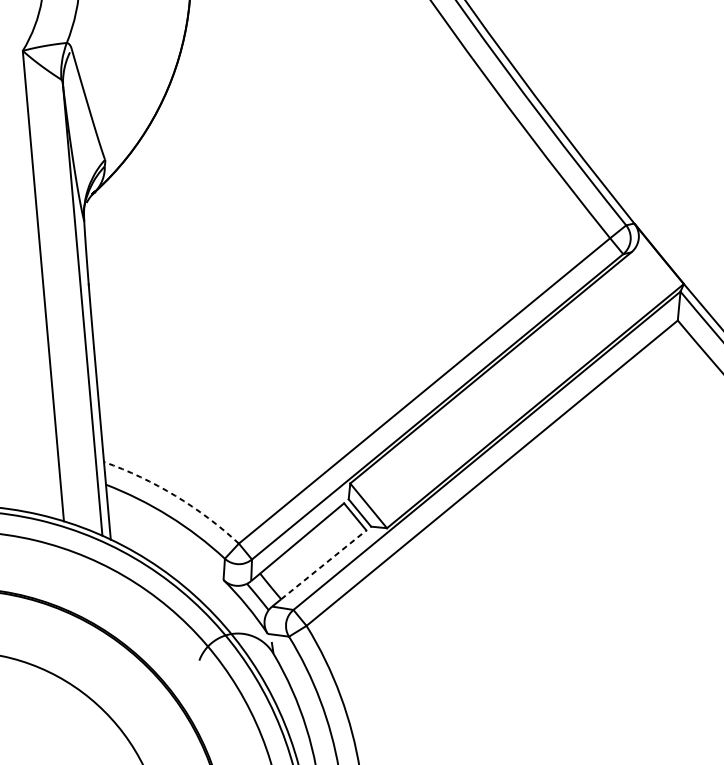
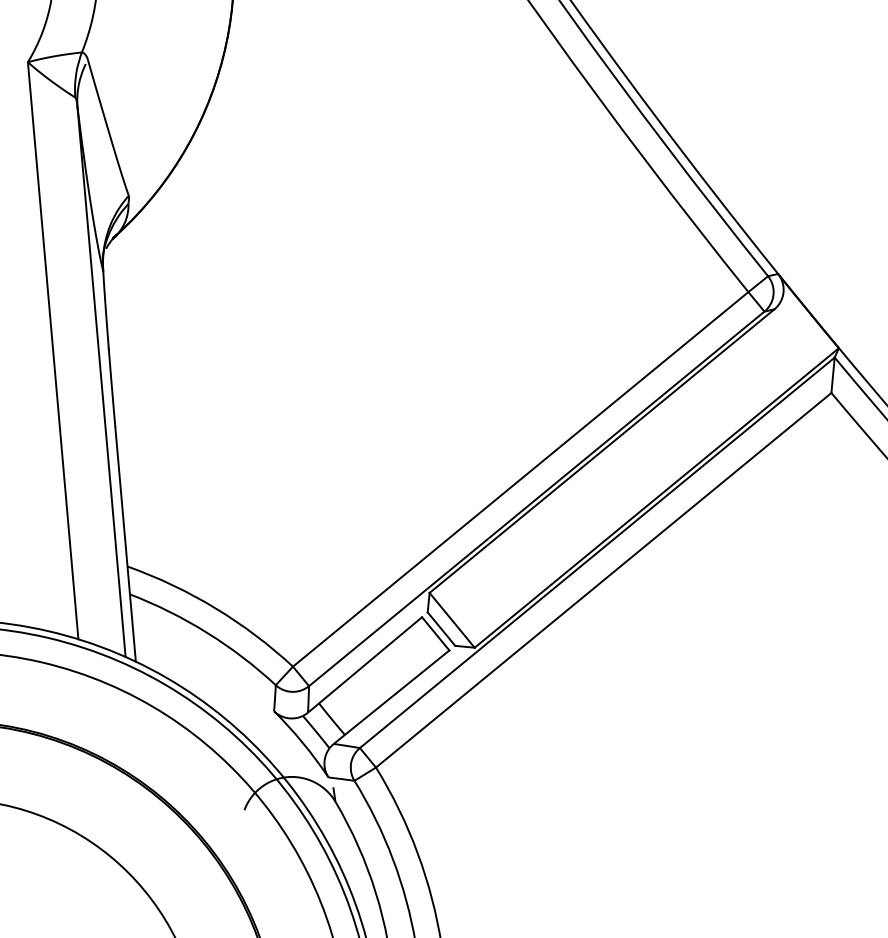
arc: (175, 496) -> (215, 608), dashed -> solid
line: (324, 564) -> (397, 692), dashed -> solid

